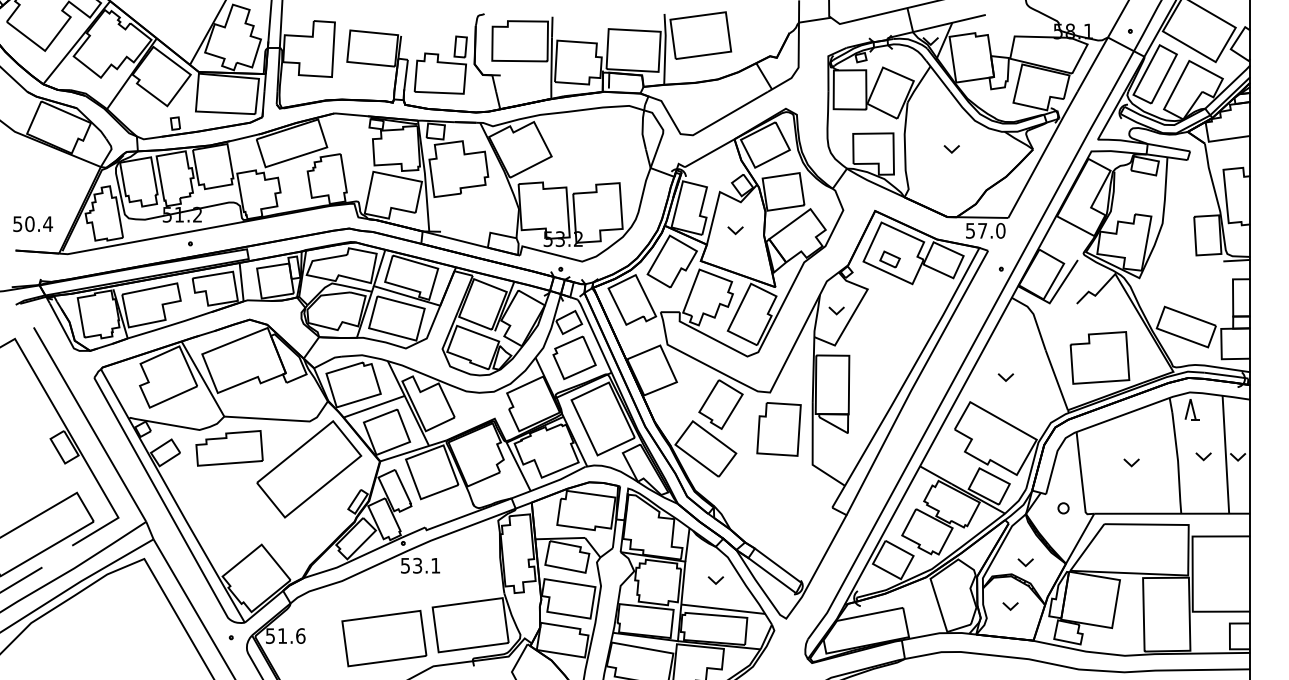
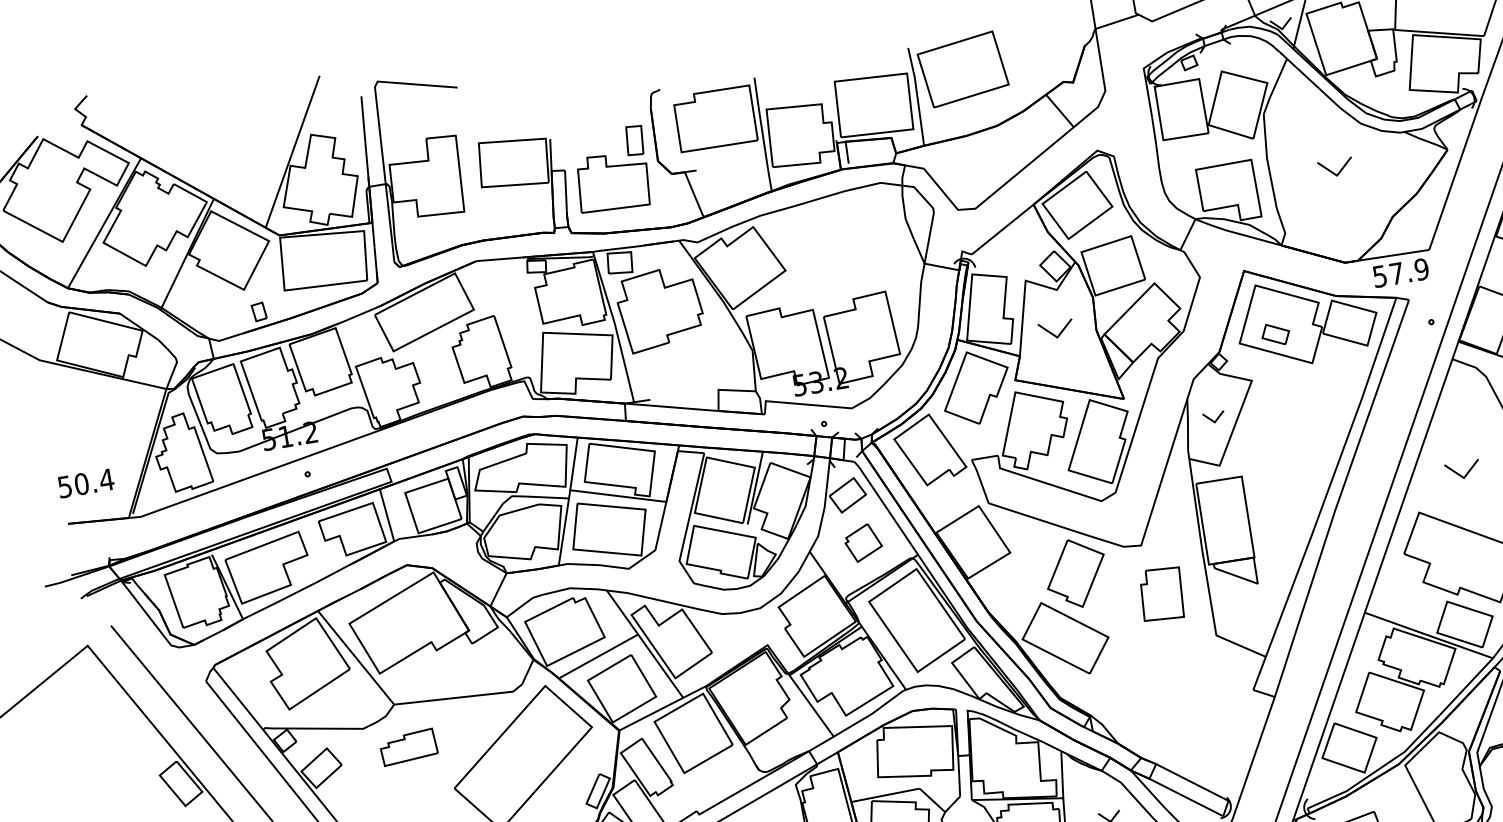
part: (951, 149) -> (1335, 168), size x1.6
part: (735, 230) -> (1055, 330), size x1.6
text: (1000, 230) -> (1421, 269), 57.0 -> 57.9
part: (574, 357) -> (863, 542), size x0.6
part: (1005, 377) -> (1462, 470), size x1.6
part: (778, 429) -> (1161, 594), size x0.7
part: (229, 448) -> (408, 747), size x0.6

